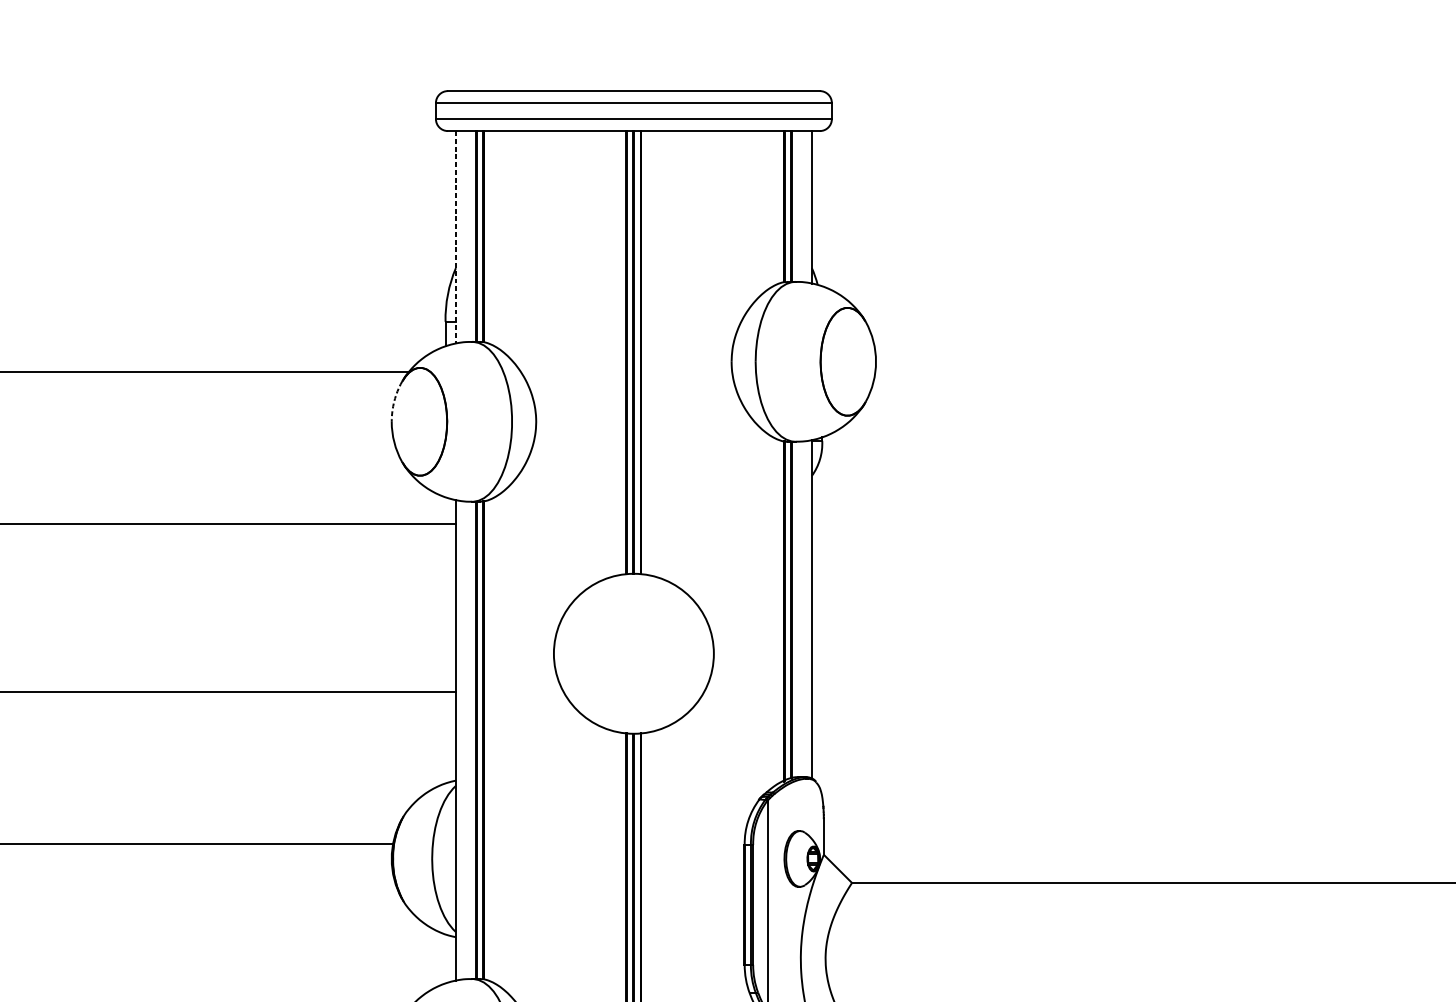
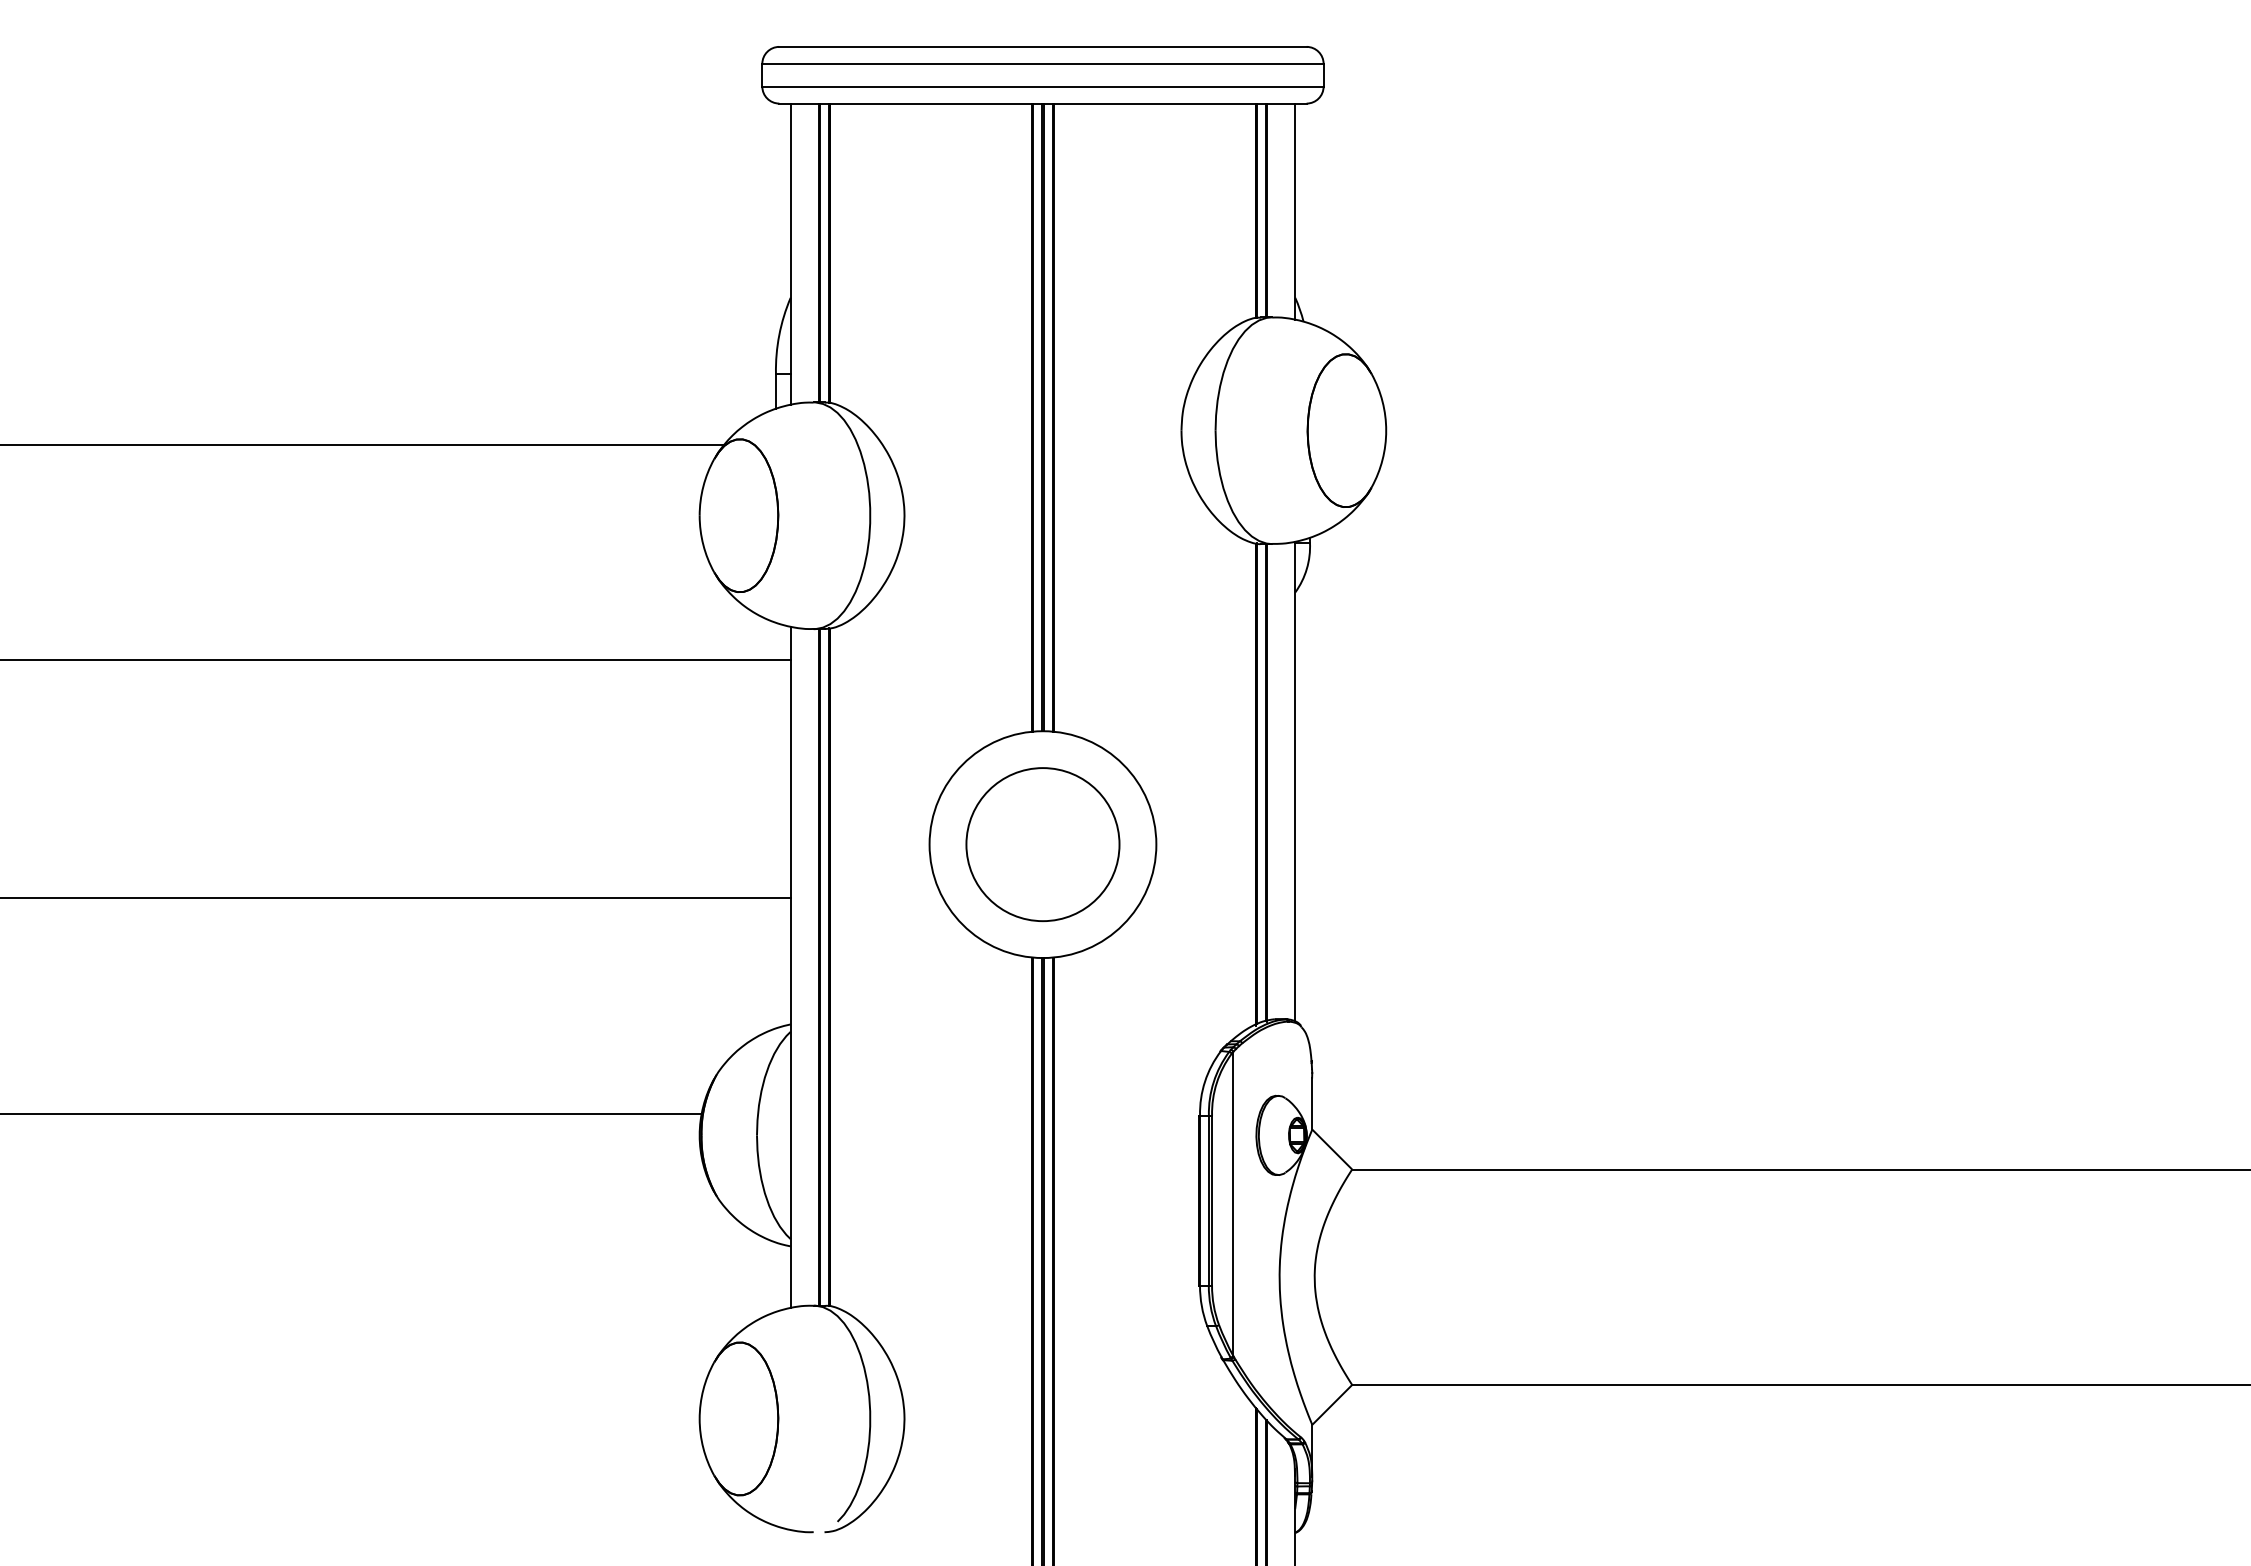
line: (455, 237) -> (790, 254), dashed -> solid
arc: (394, 401) -> (703, 486), dashed -> solid
circle: (633, 653) -> (1042, 844), added

